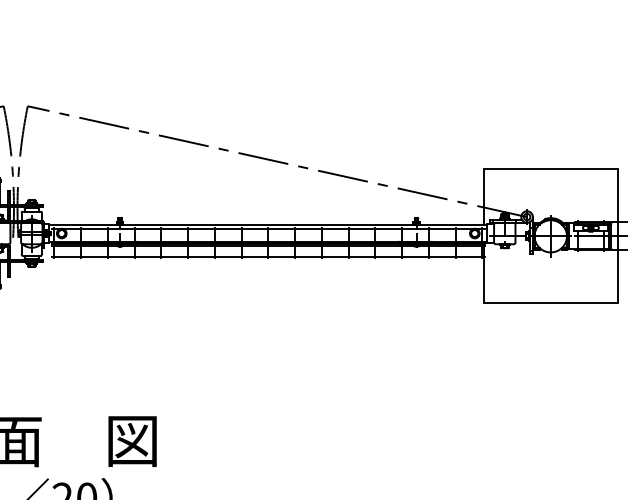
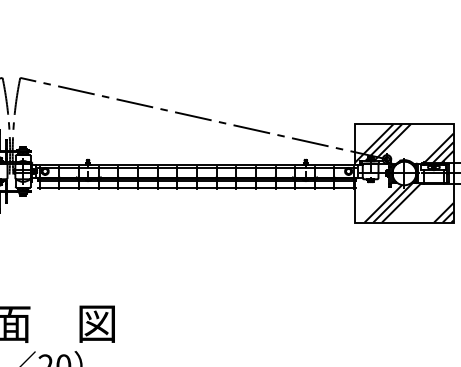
hatch: (550, 236) -> (404, 173), added

